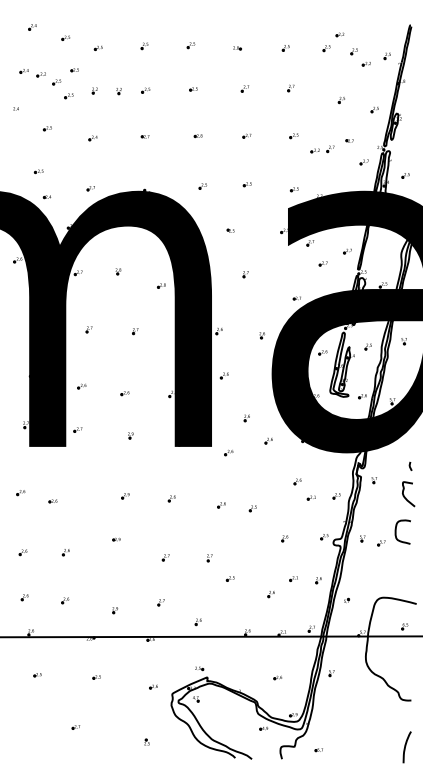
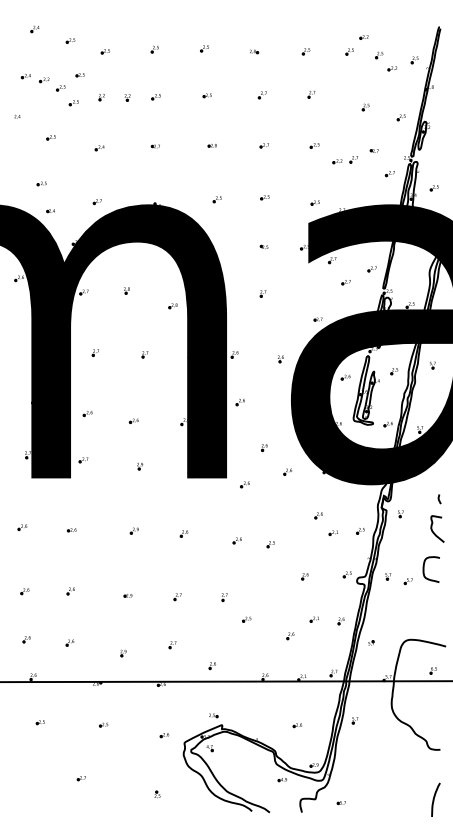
part: (230, 230) -> (263, 246), moved
part: (52, 501) -> (71, 530), moved
part: (116, 539) -> (128, 595), moved

